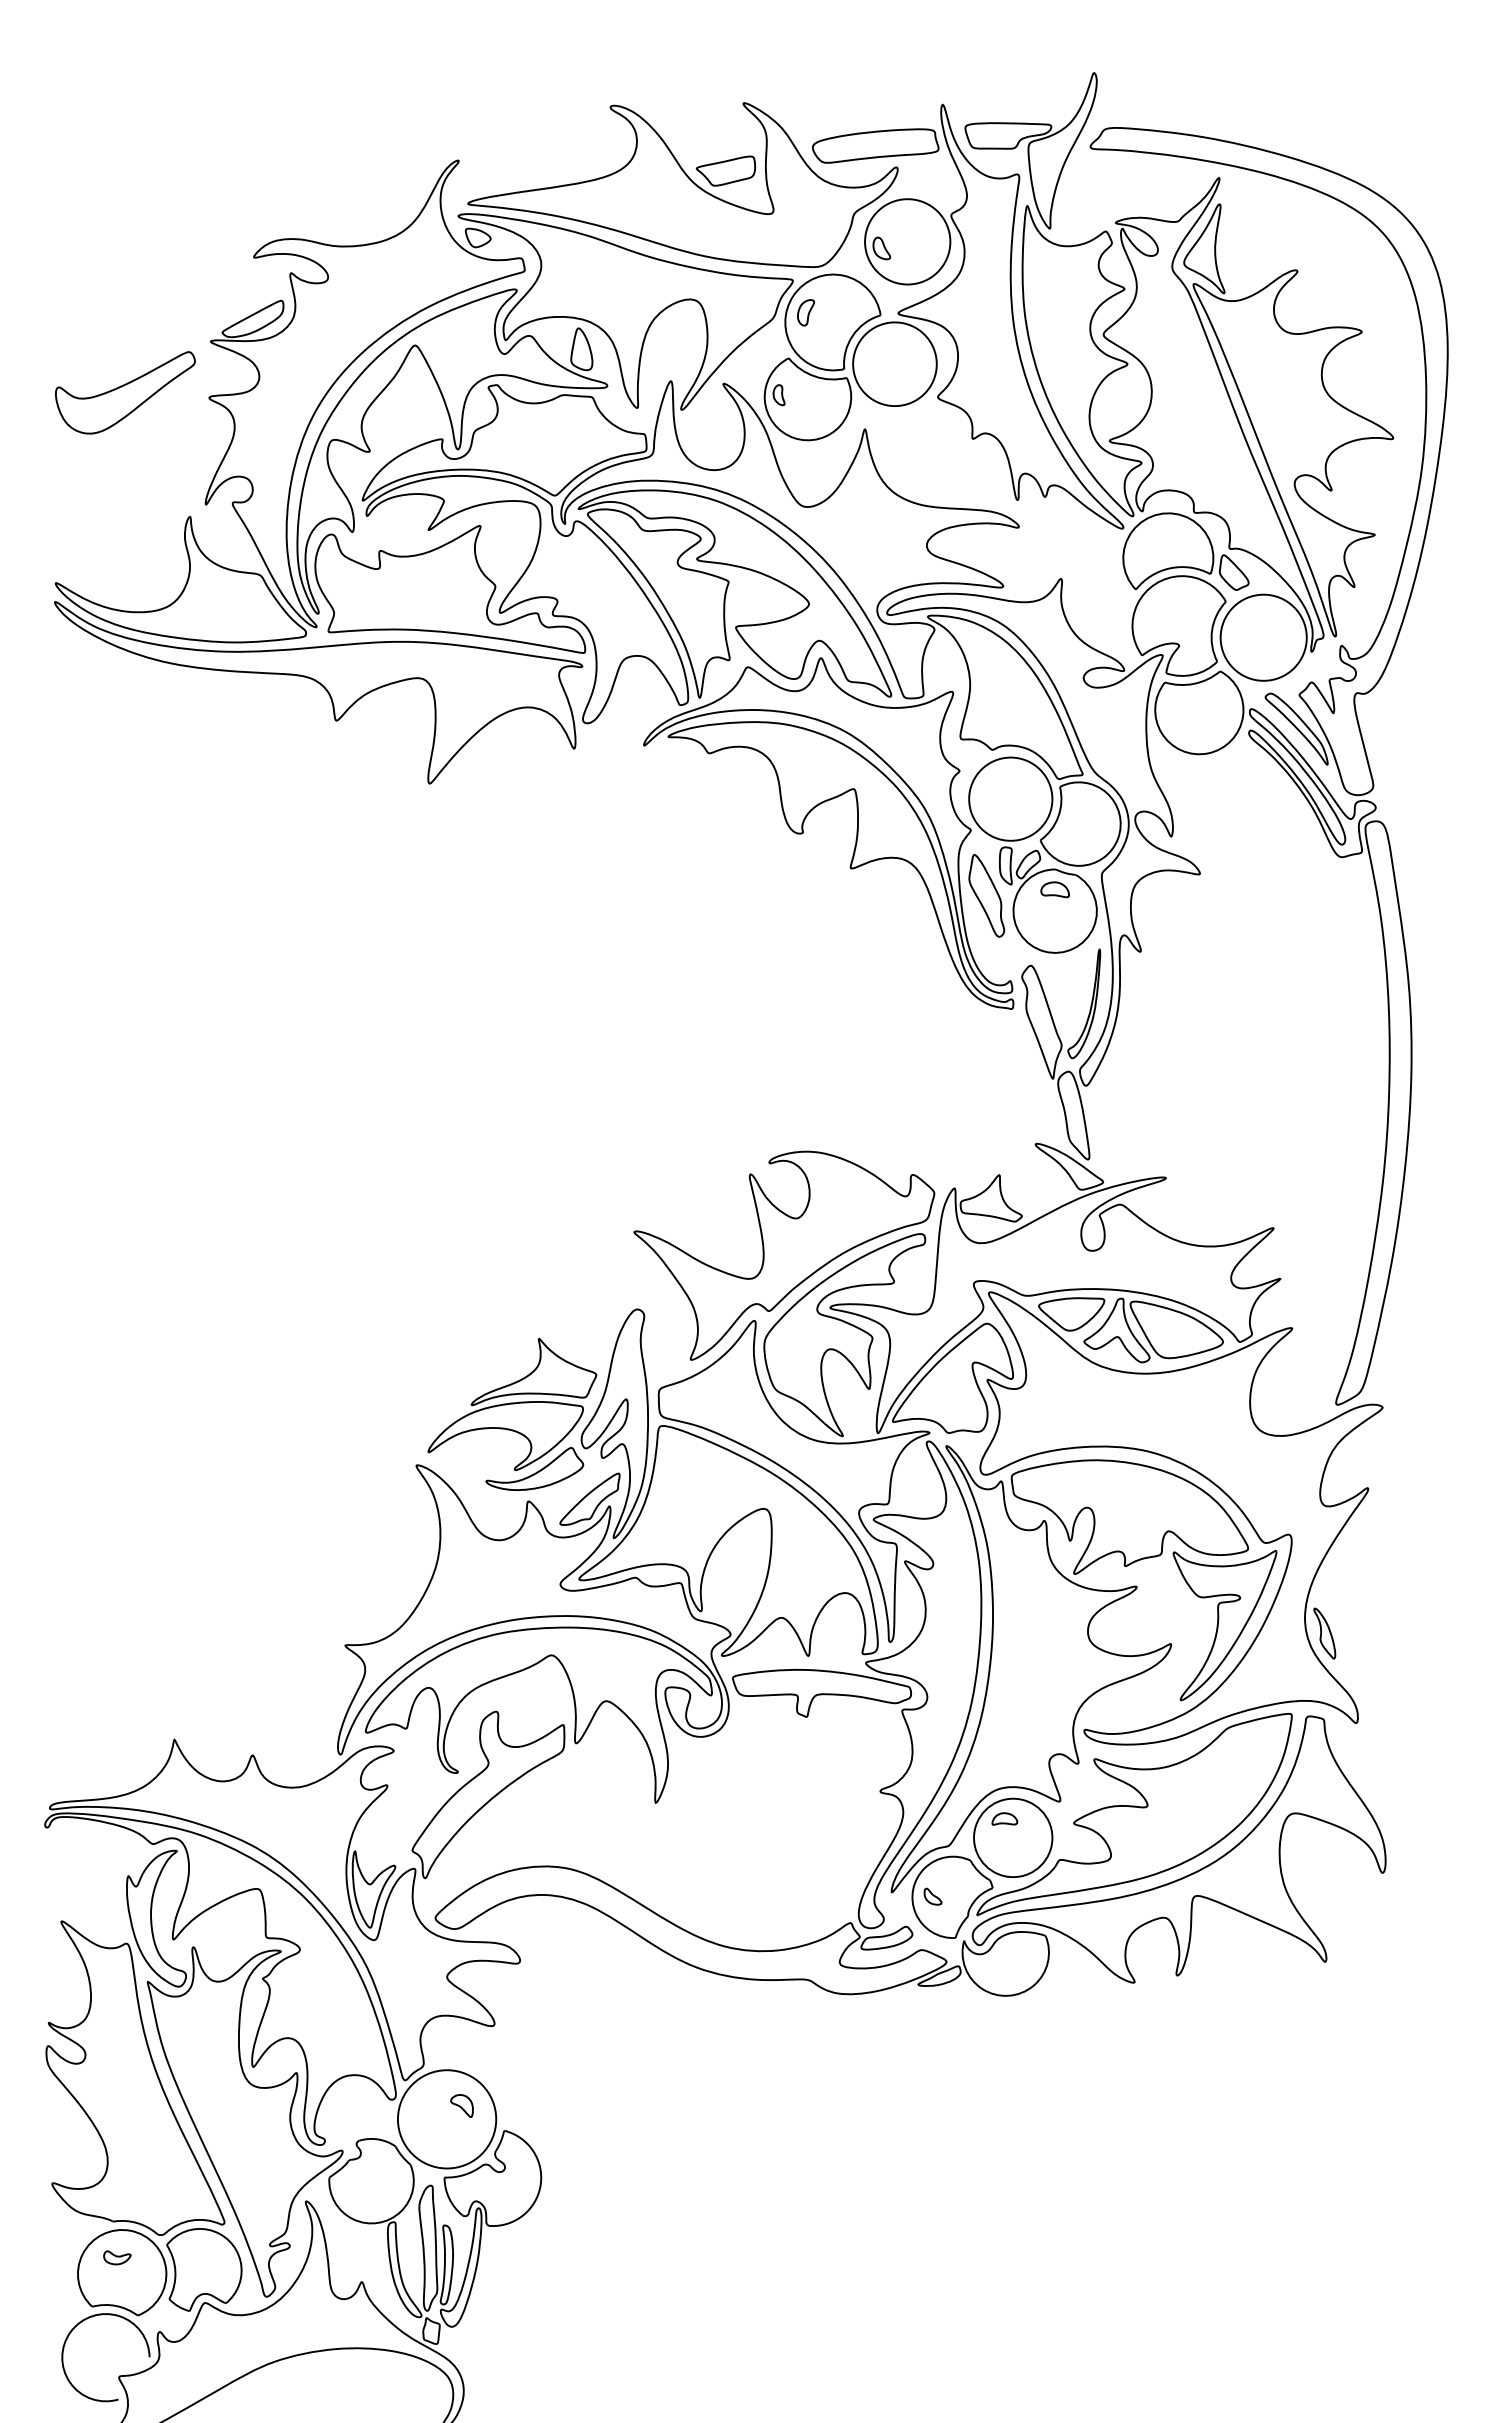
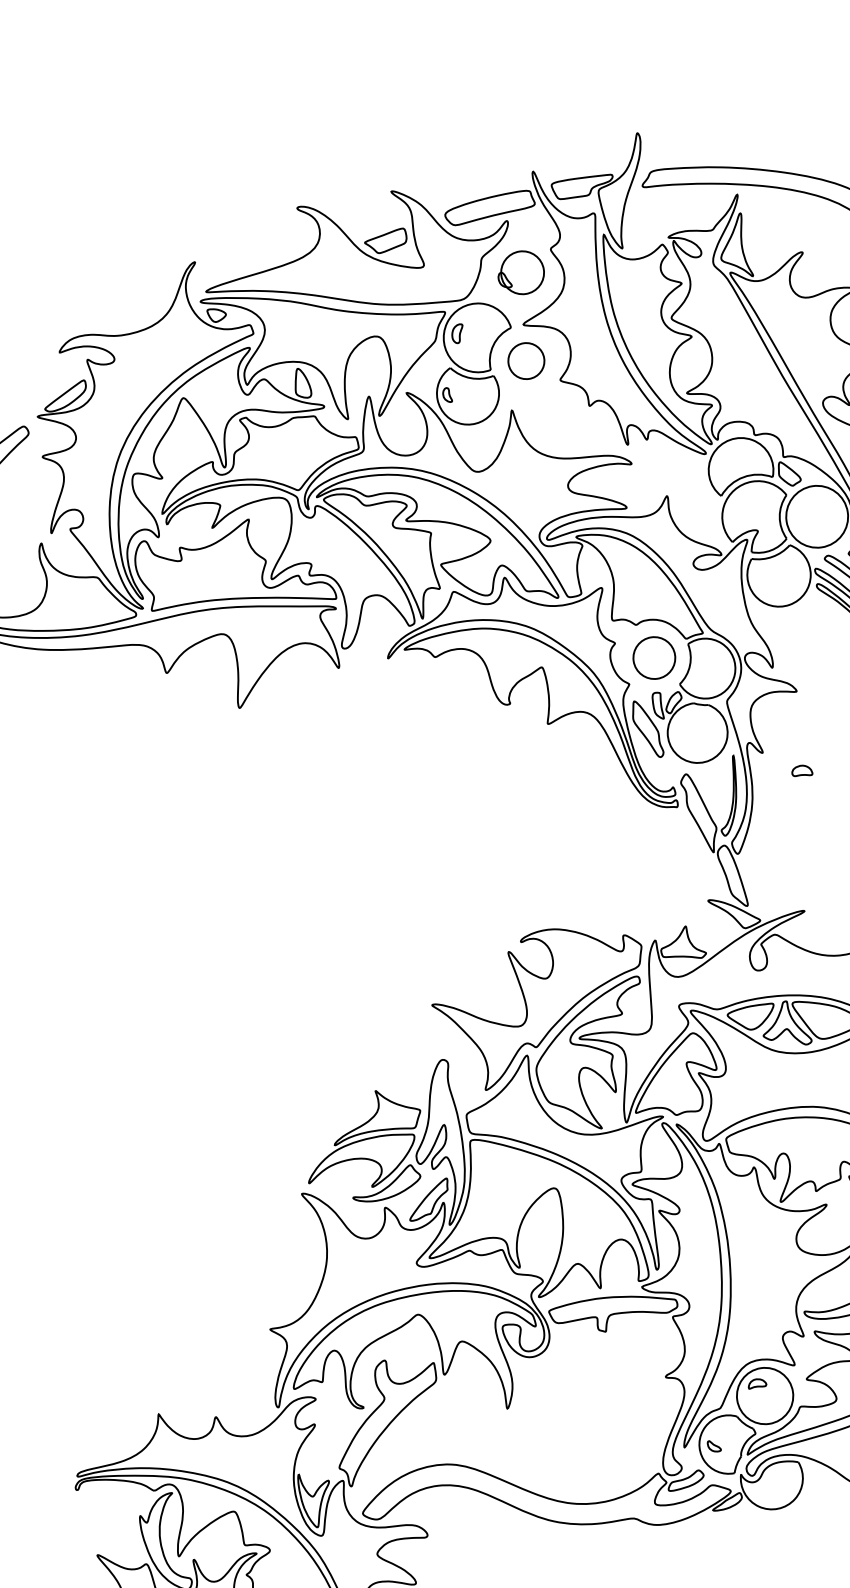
circle: (907, 241) -> (522, 272), size x0.7
circle: (894, 364) -> (526, 361), size x0.6
circle: (1010, 798) -> (654, 657), size x0.7
part: (1054, 889) -> (801, 770), moved

